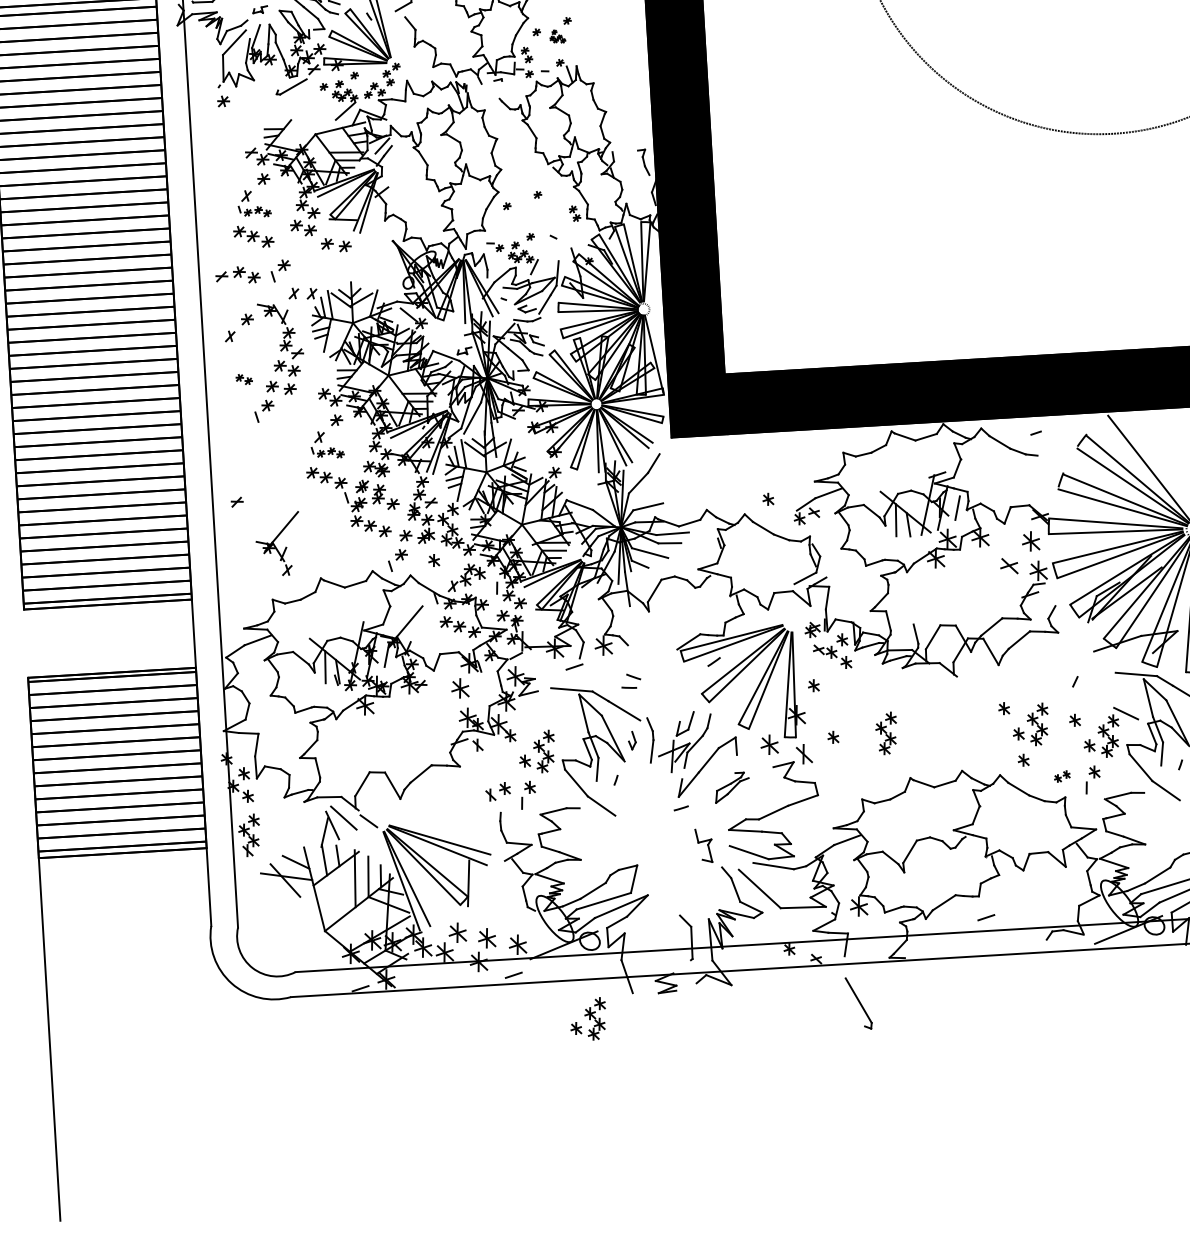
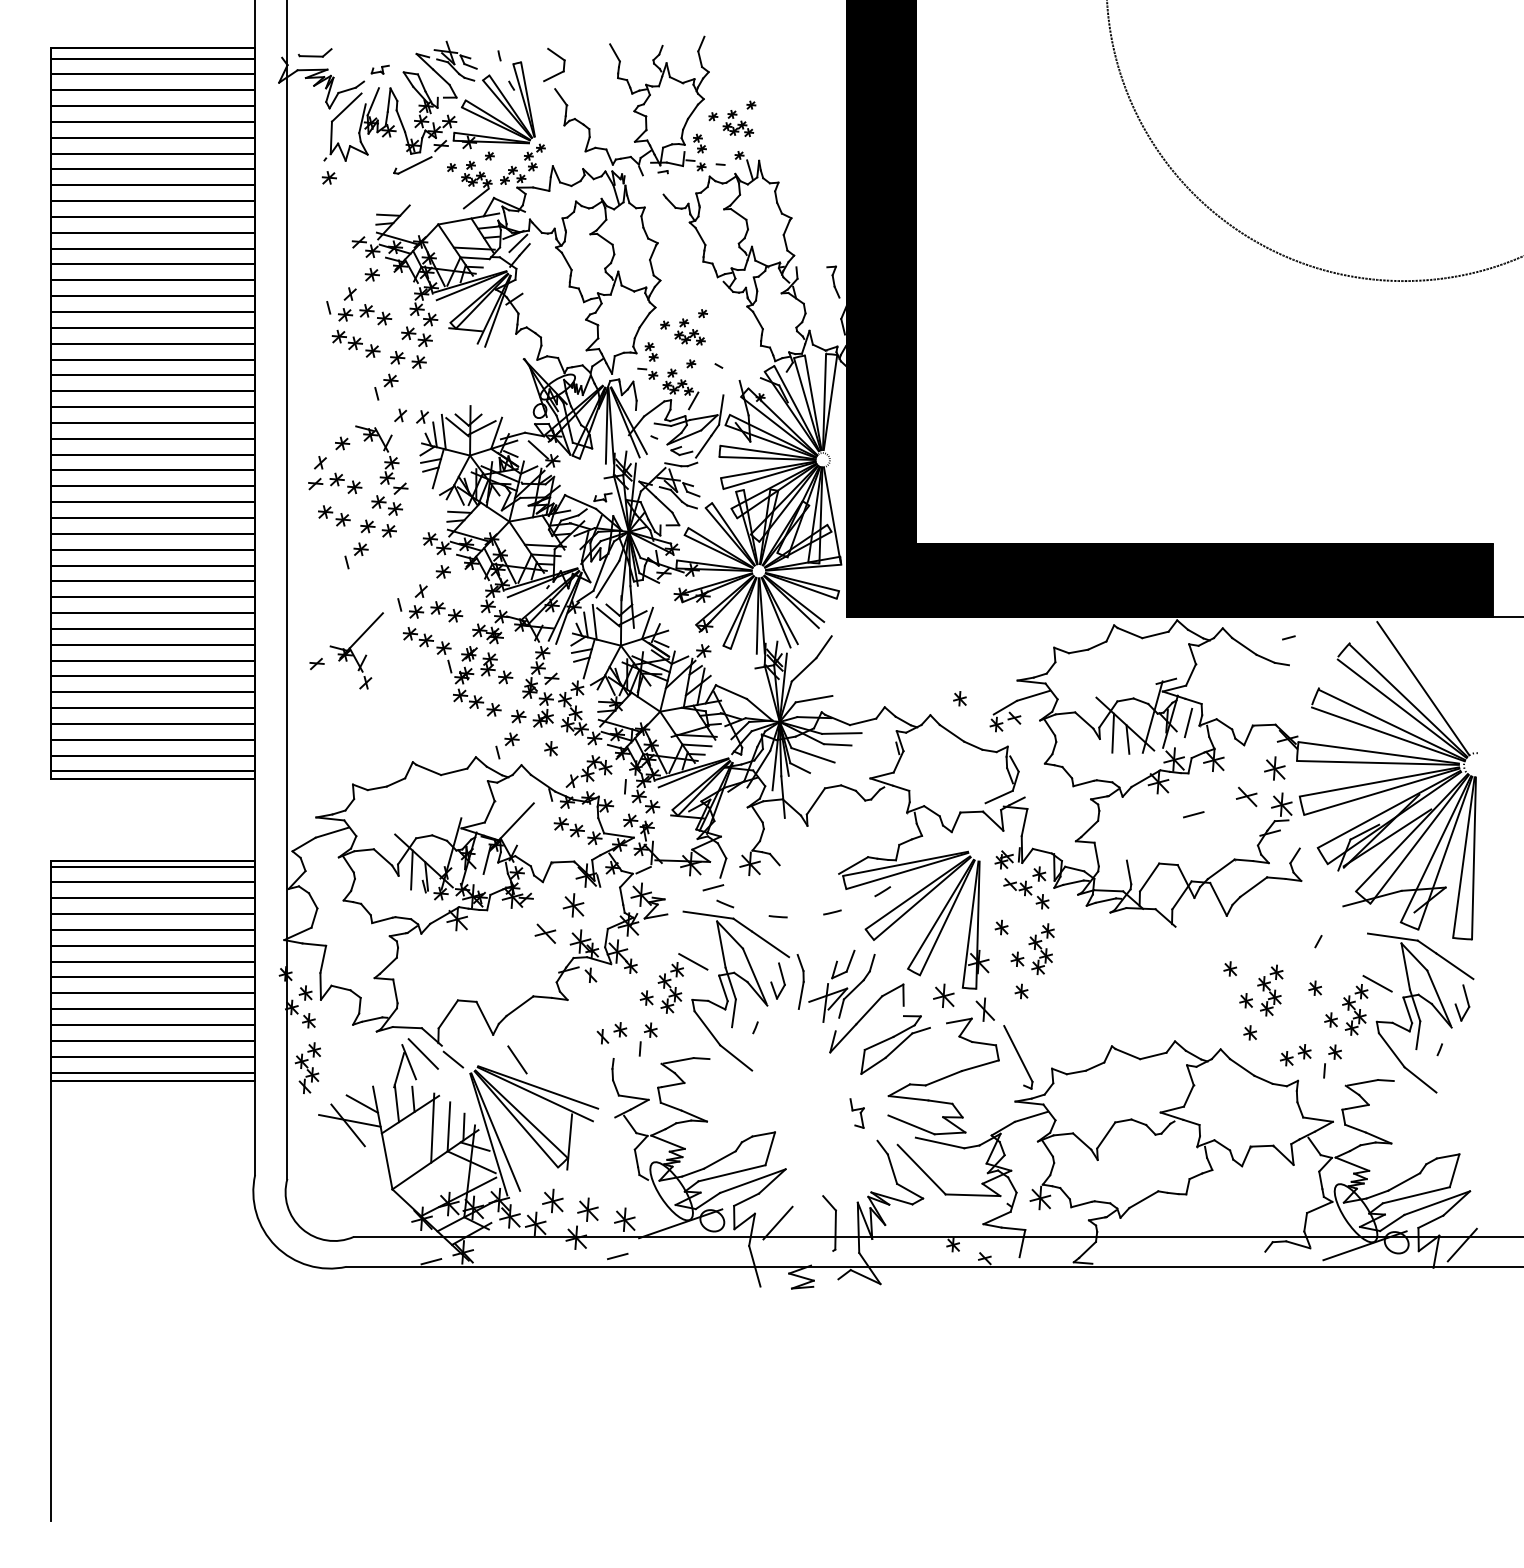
part: (557, 36) -> (738, 123), size x1.67
part: (527, 210) -> (689, 331), added
part: (255, 211) -> (359, 313), size x1.67
part: (574, 213) -> (651, 351), moved
part: (336, 244) -> (408, 359), moved
part: (238, 275) -> (335, 483), moved
part: (244, 379) -> (334, 515), size x1.67
part: (328, 452) -> (430, 610), size x1.67
part: (278, 543) -> (356, 650), moved
line: (633, 676) -> (725, 903), moved
part: (438, 712) -> (545, 933), added
line: (561, 728) -> (693, 961), added
part: (886, 733) -> (1086, 990), removed
part: (631, 740) -> (777, 980), size x1.67
part: (1062, 776) -> (1295, 1055), size x1.67
part: (732, 787) -> (895, 1044), size x1.67
line: (681, 808) -> (832, 912), moved
line: (421, 818) -> (517, 1059), added
part: (703, 845) -> (856, 1113), size x0.71
line: (986, 917) -> (1193, 814), moved
line: (643, 939) -> (777, 1222), added
part: (859, 1003) -> (1018, 1057), moved
part: (588, 1018) -> (1032, 948), moved

